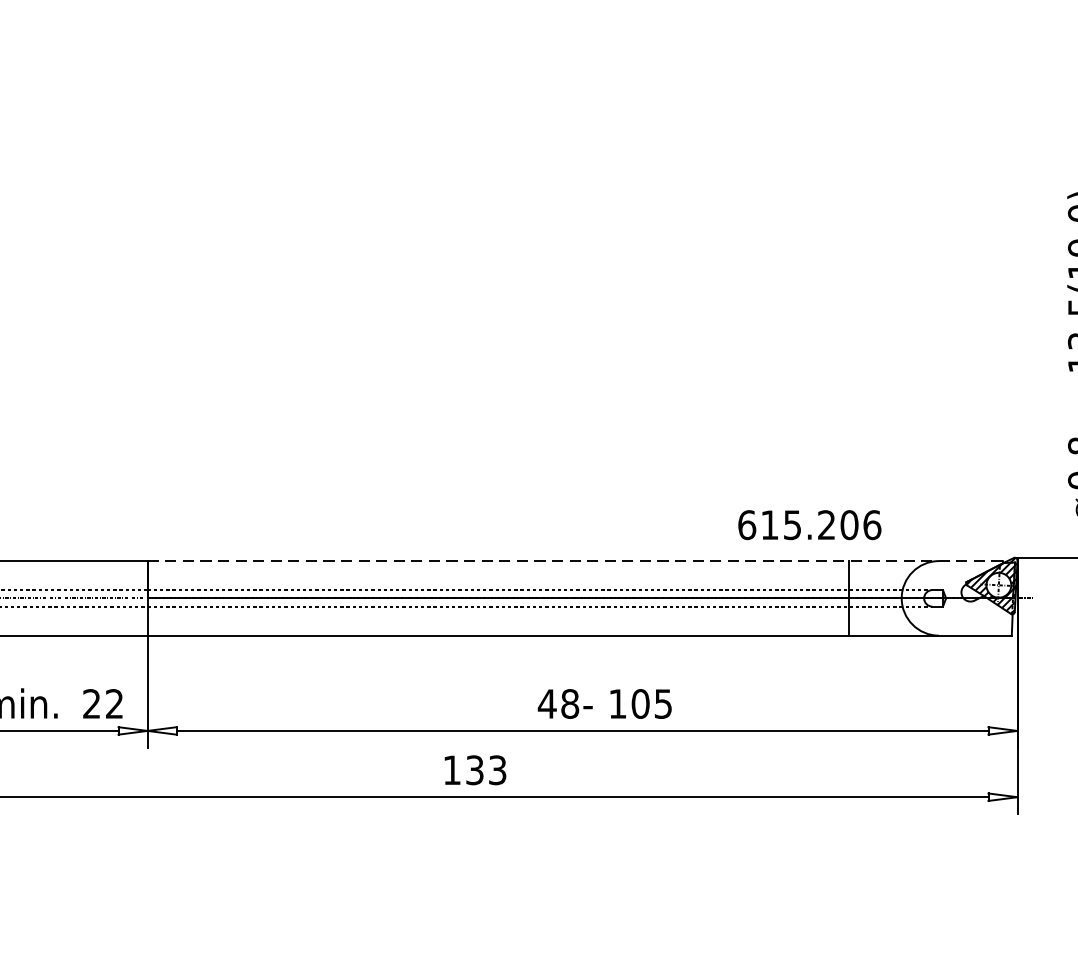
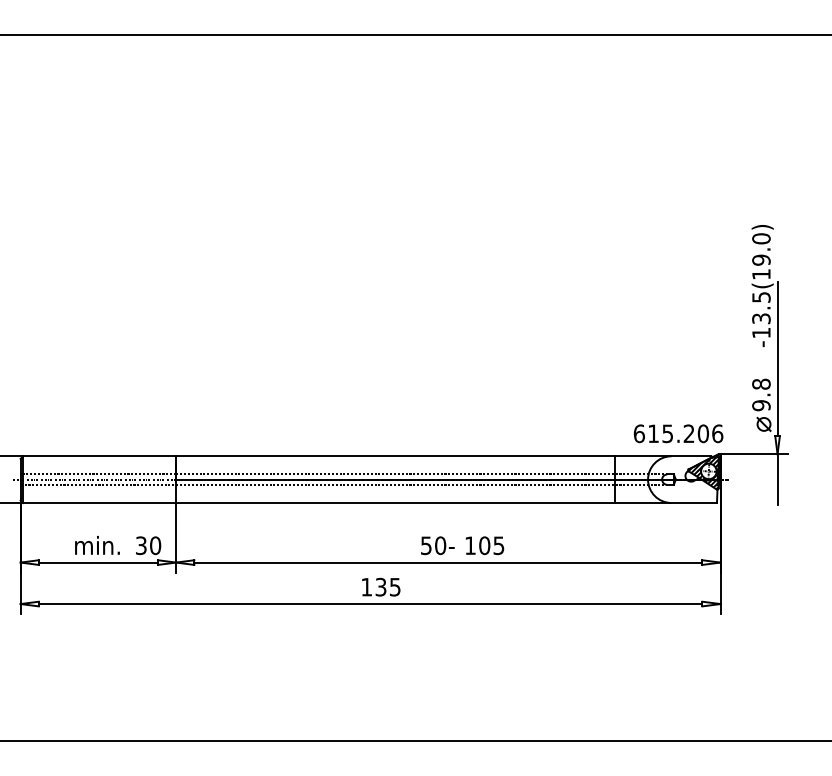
text: (809, 524) -> (678, 433), moved
line: (574, 561) -> (443, 456), dashed -> solid
text: (103, 703) -> (148, 545), 22 -> 30
text: (558, 703) -> (433, 545), 48- -> 50-
text: (498, 769) -> (395, 586), 133 -> 135

